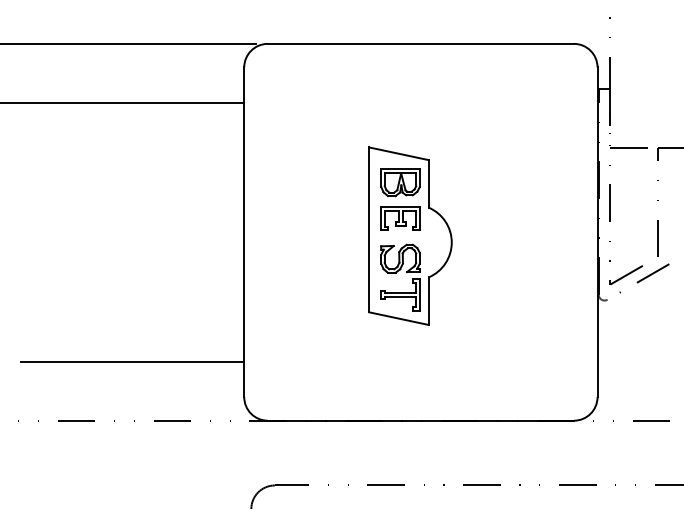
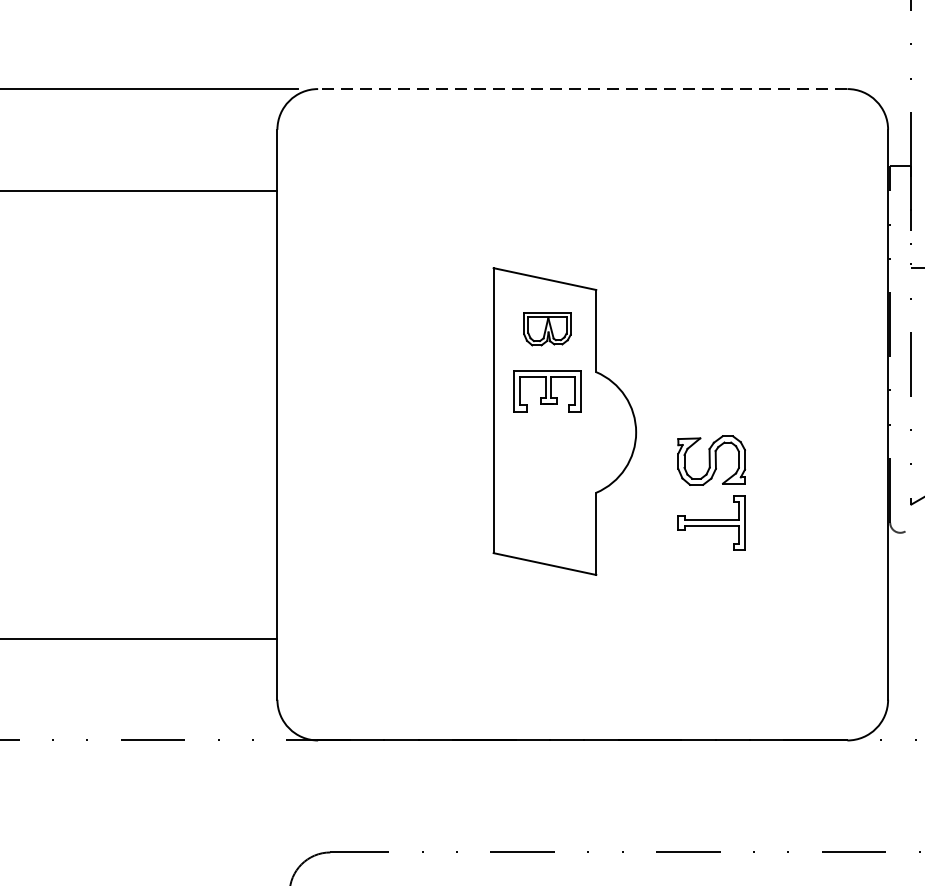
line: (420, 43) -> (582, 88), solid -> dashed
part: (400, 182) -> (547, 328), size x0.7
part: (400, 277) -> (711, 492), moved

